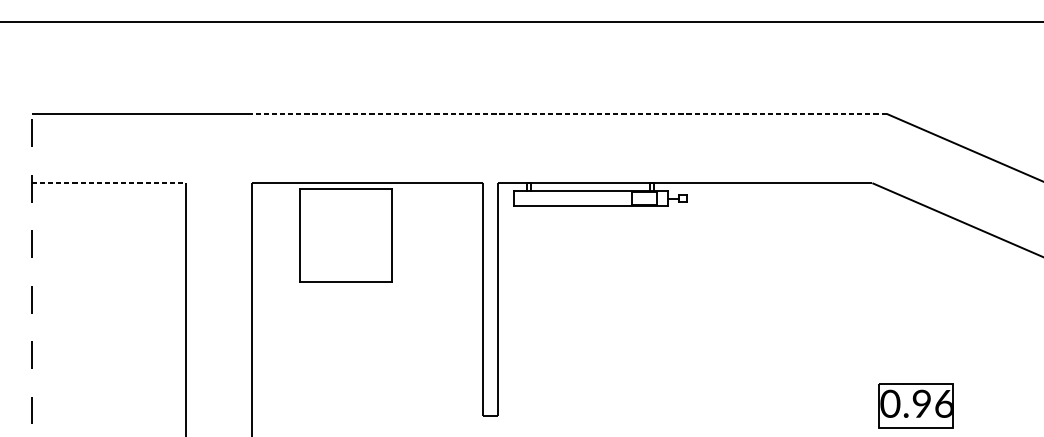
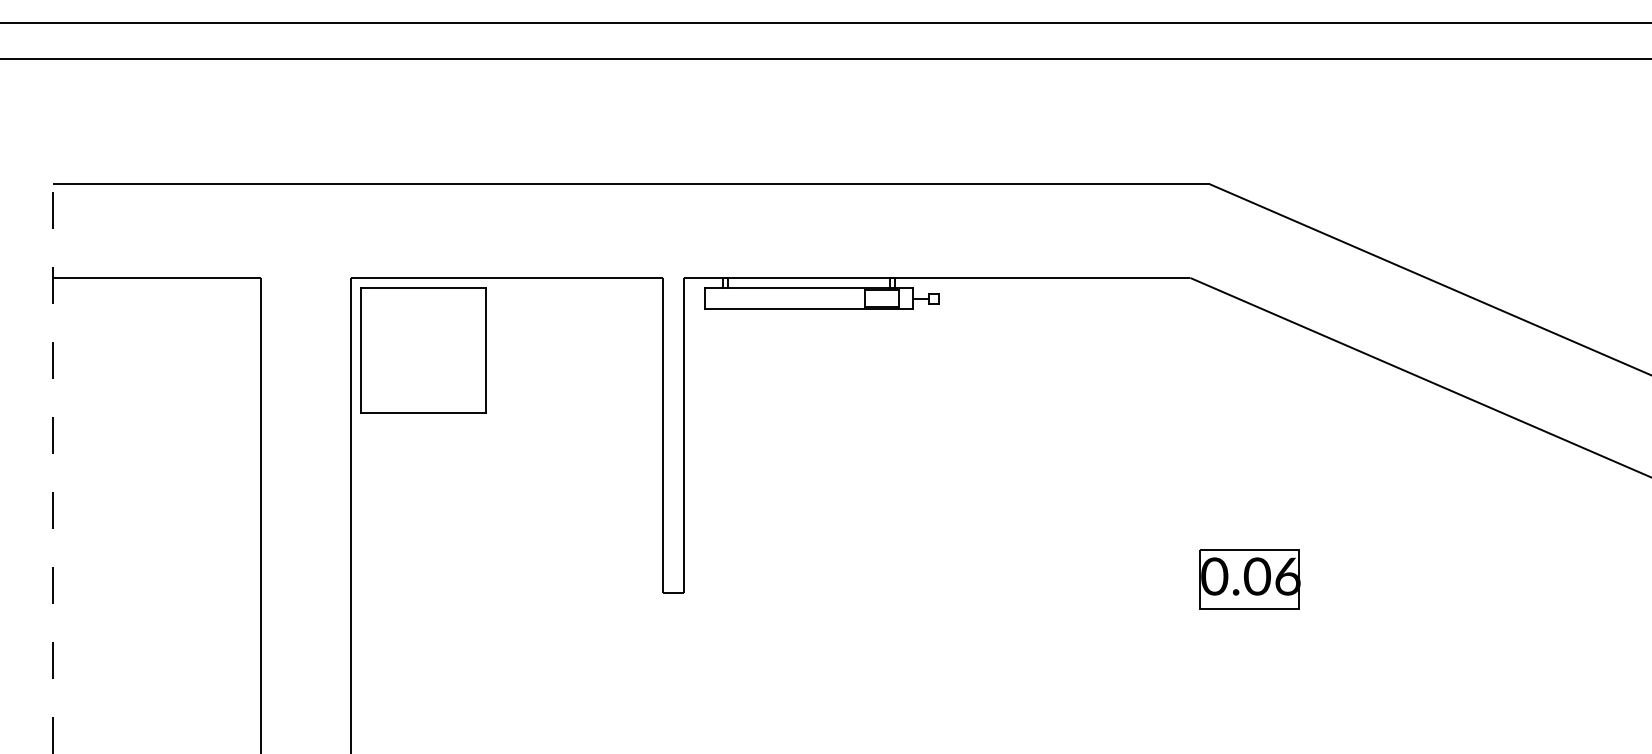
line: (568, 114) -> (779, 184), dashed -> solid
line: (109, 182) -> (157, 277), dashed -> solid
part: (345, 235) -> (423, 350), moved
text: (921, 404) -> (1256, 577), 0.96 -> 0.06

